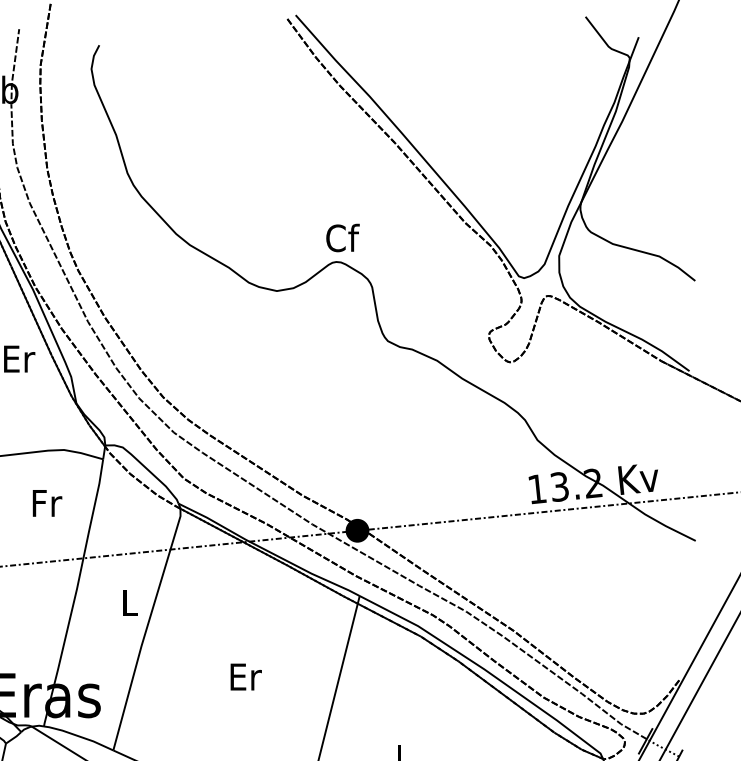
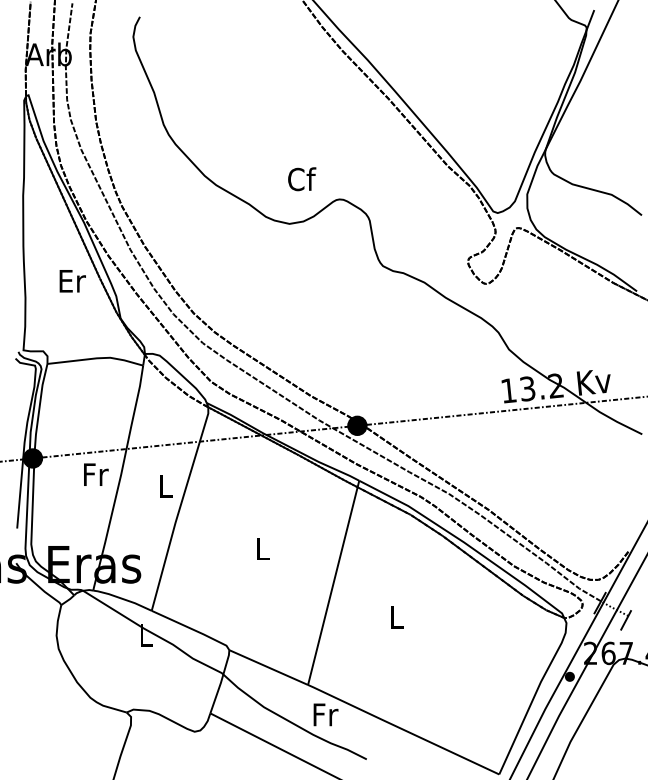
text: (343, 238) -> (302, 179), moved
text: (47, 503) -> (96, 474), moved
text: (246, 676) -> (263, 548), Er -> L

